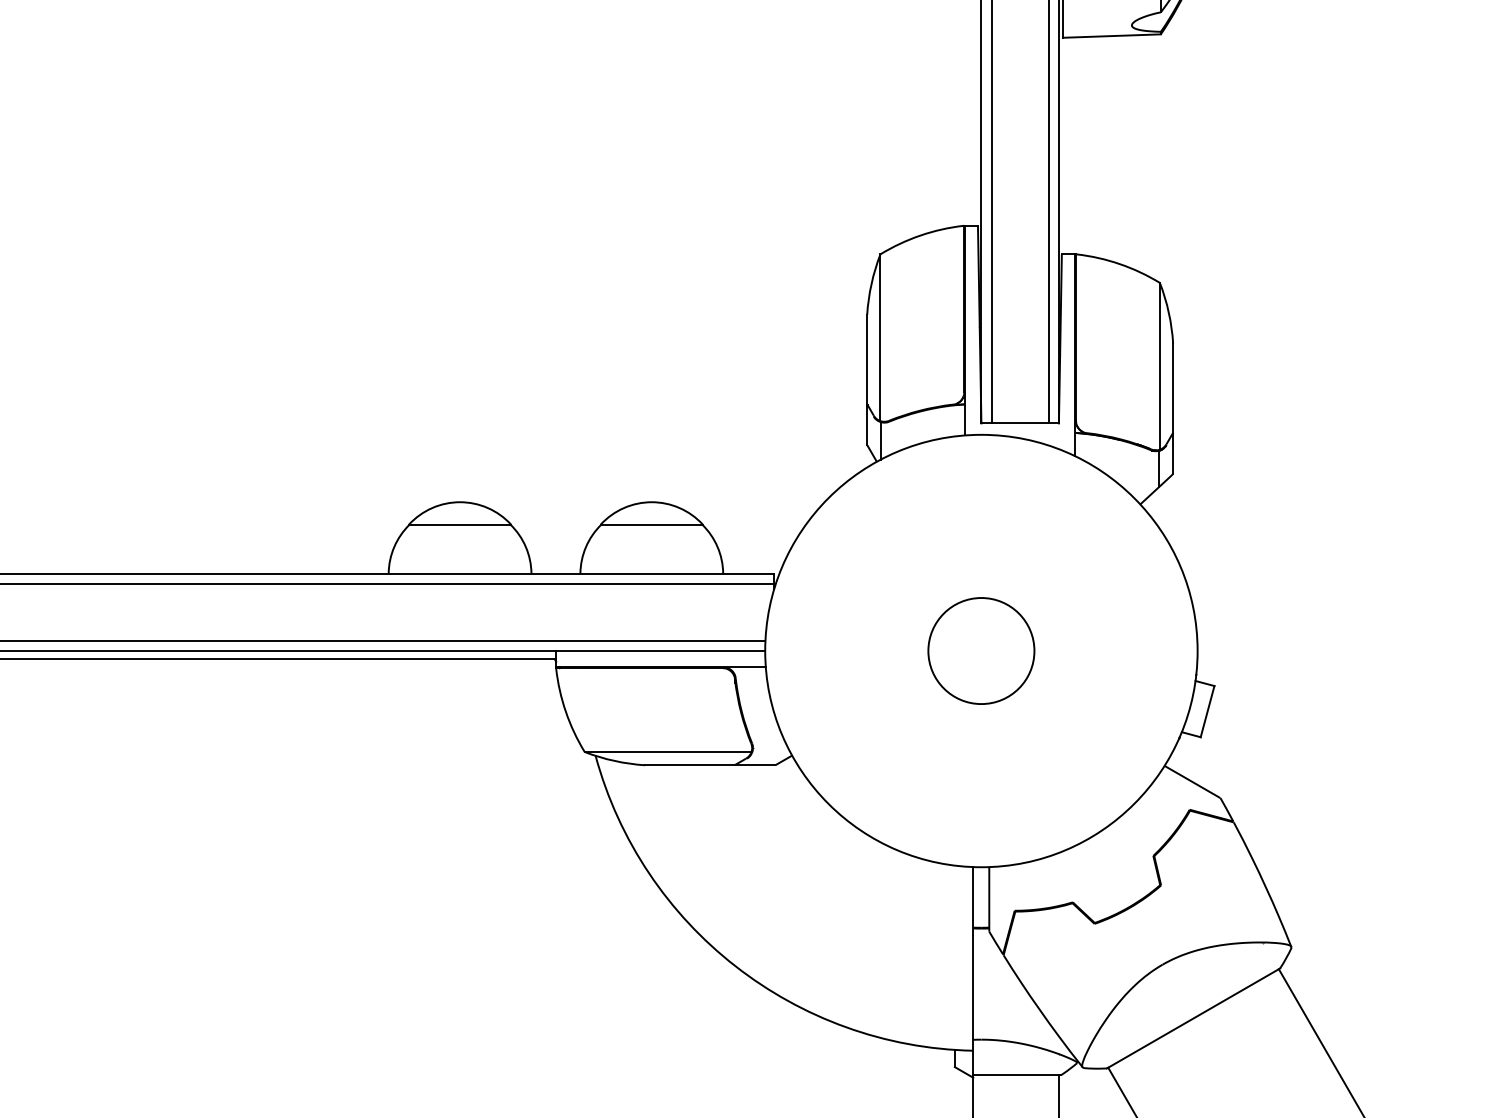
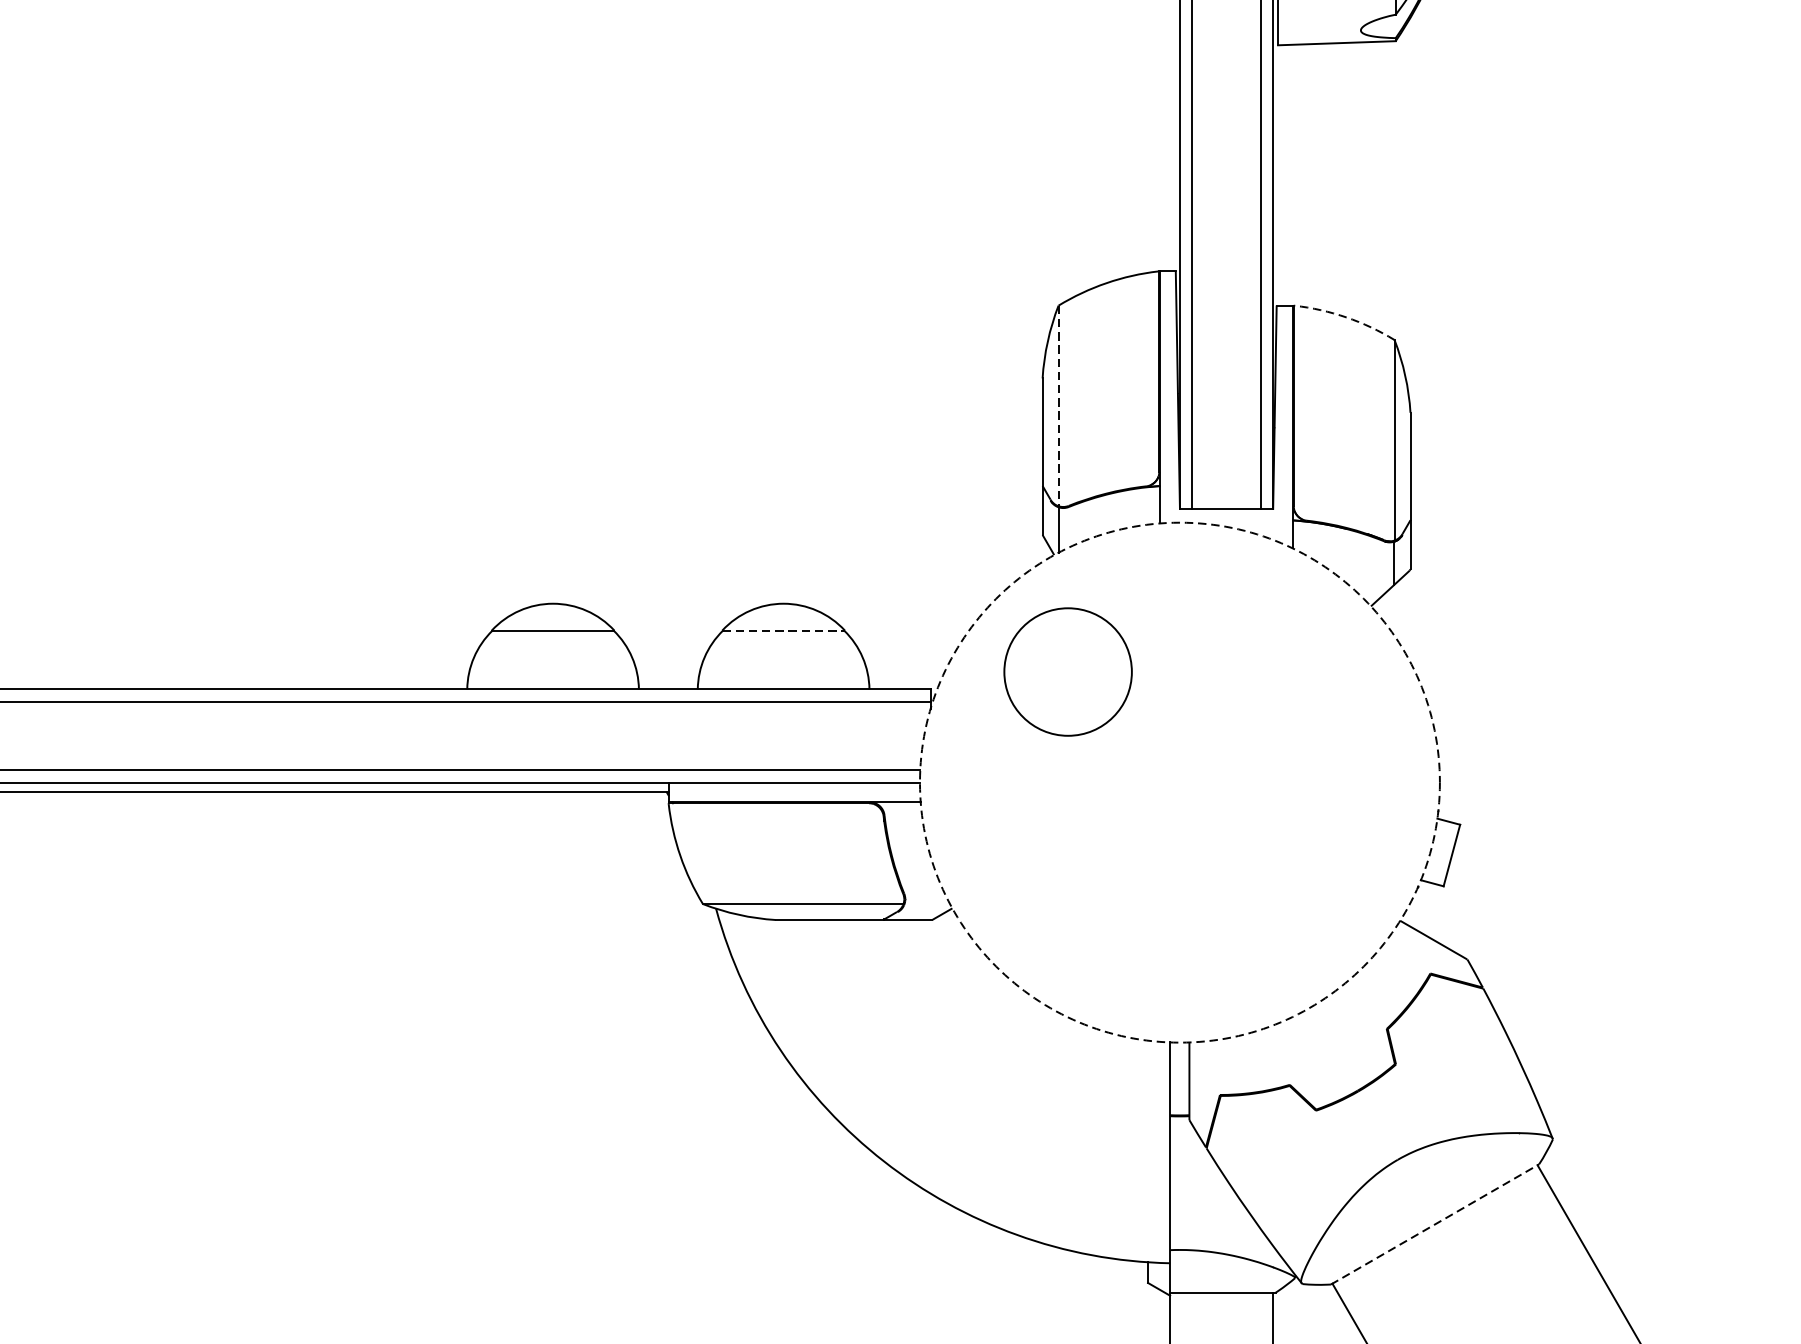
arc: (1119, 264) -> (1345, 317), solid -> dashed
line: (880, 338) -> (1058, 406), solid -> dashed
line: (651, 524) -> (783, 630), solid -> dashed
circle: (981, 650) -> (1068, 671), moved
circle: (981, 650) -> (1180, 782), solid -> dashed
line: (1193, 1018) -> (1434, 1224), solid -> dashed

